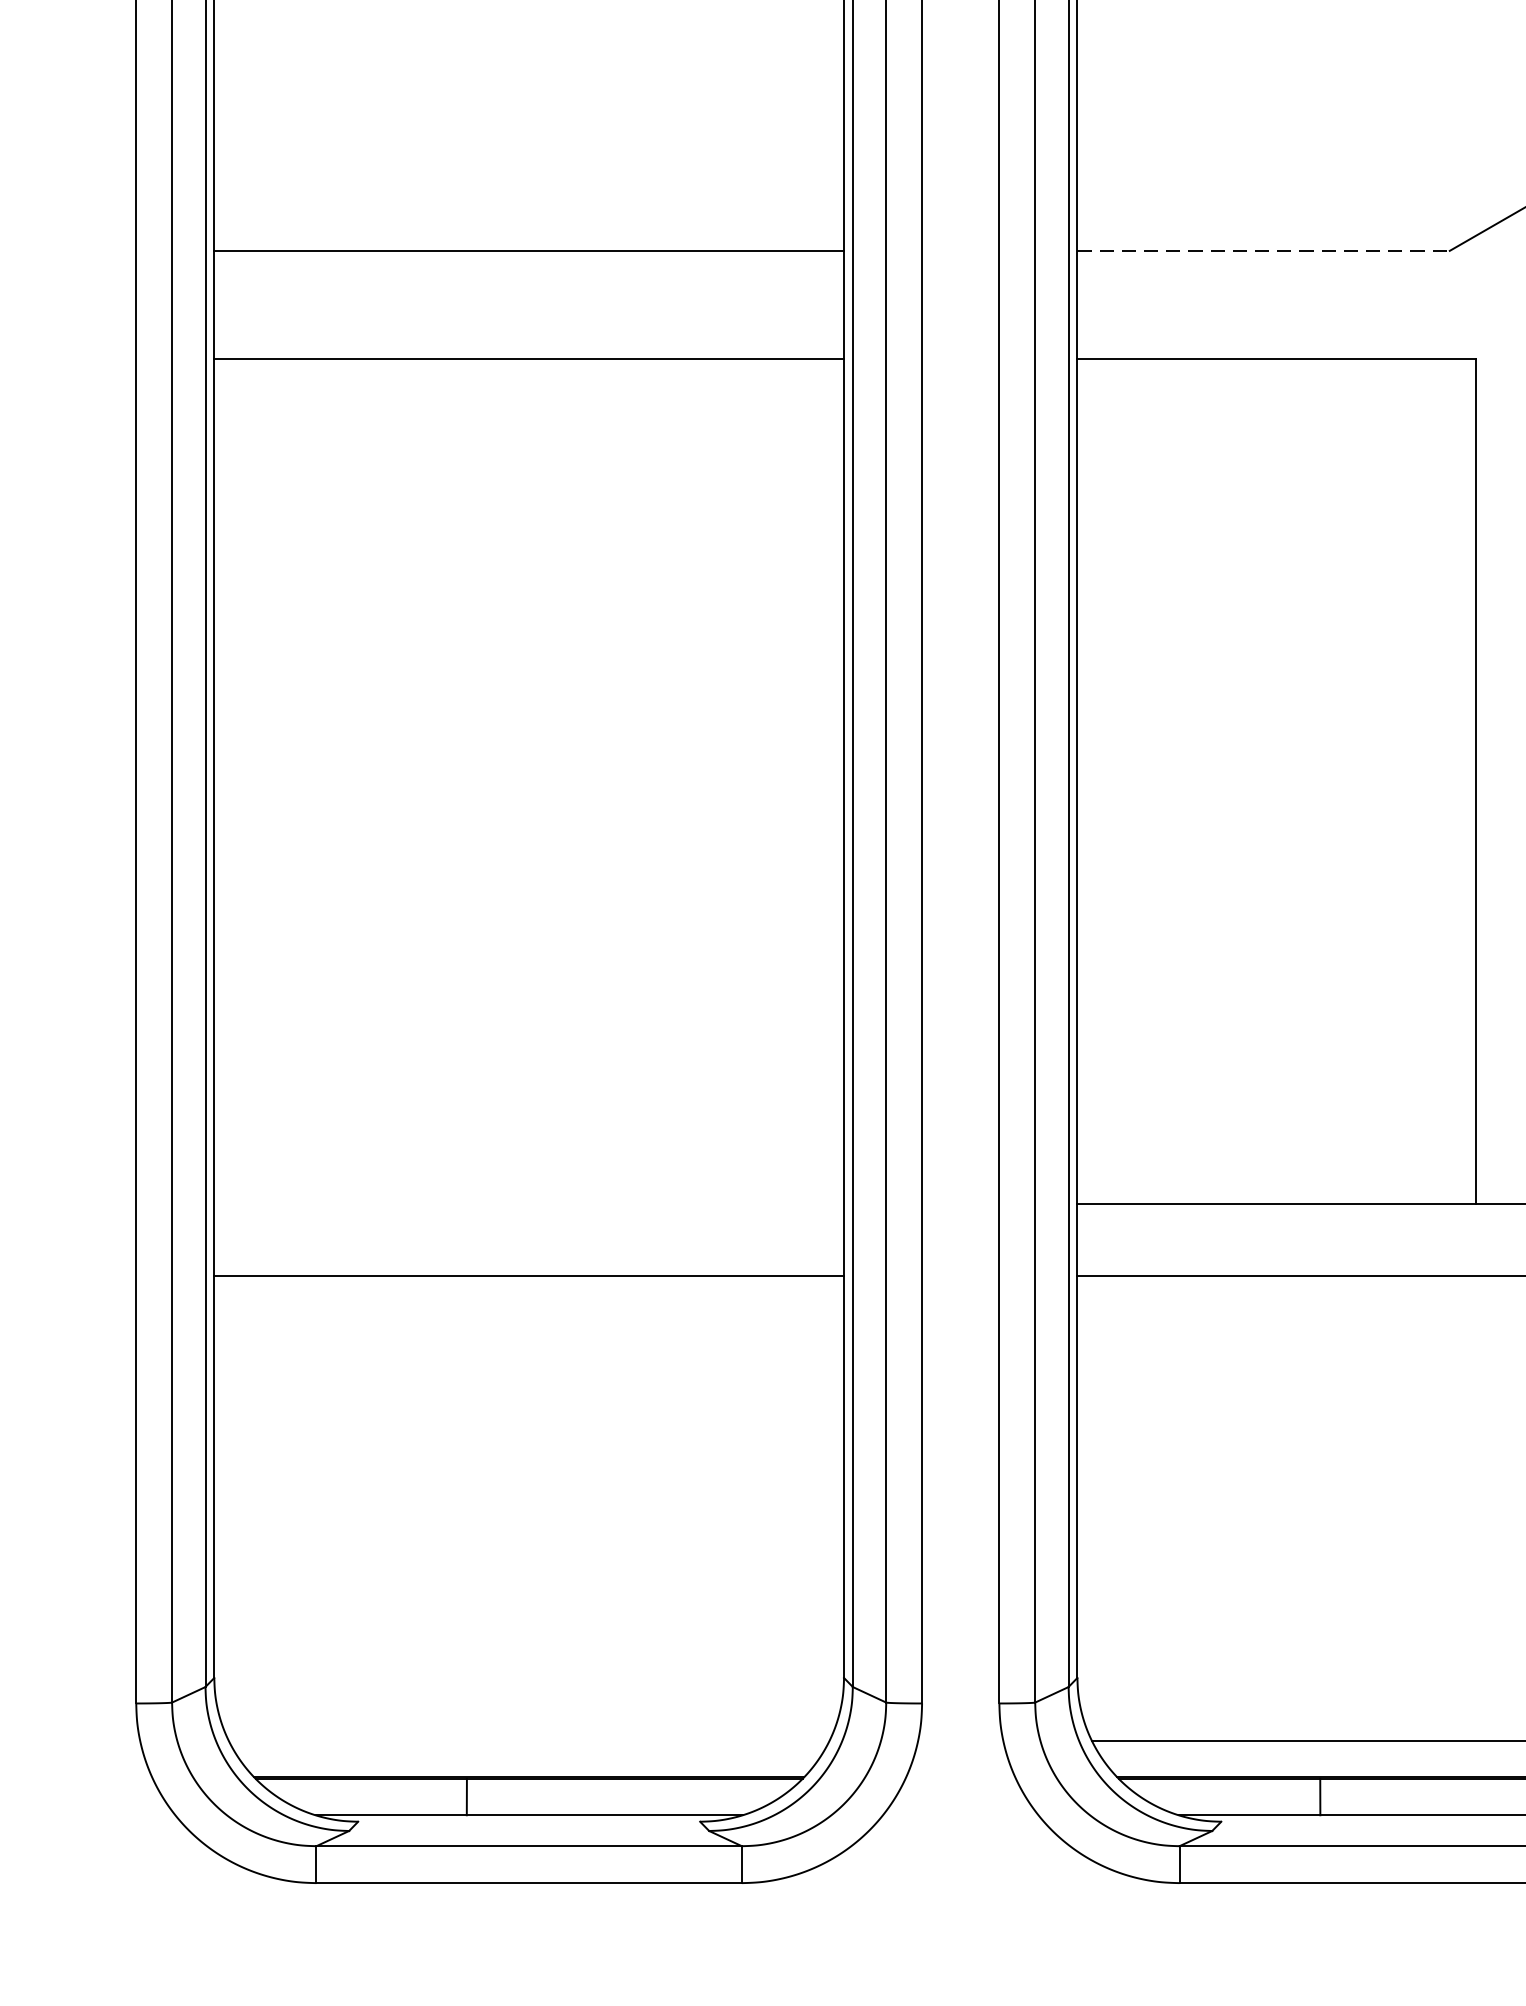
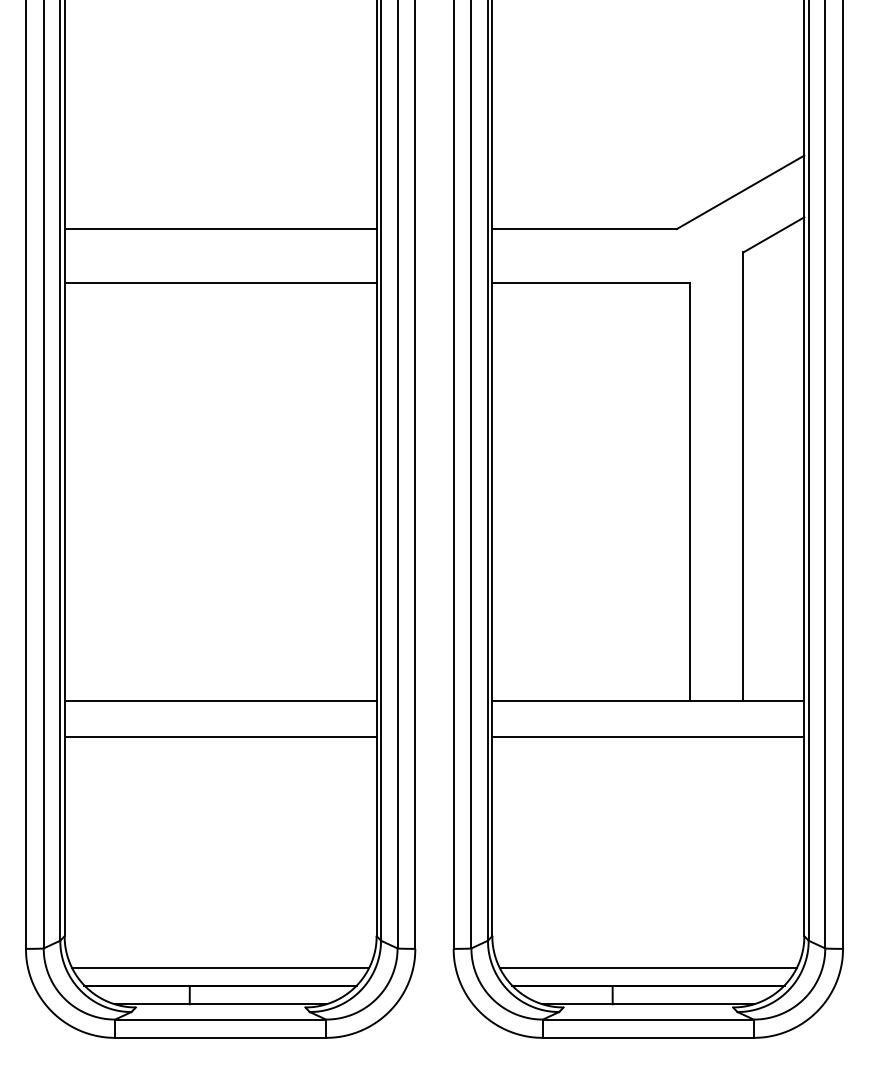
line: (1265, 251) -> (585, 229), dashed -> solid
line: (528, 1204) -> (220, 701), added
line: (528, 1741) -> (220, 967), added

